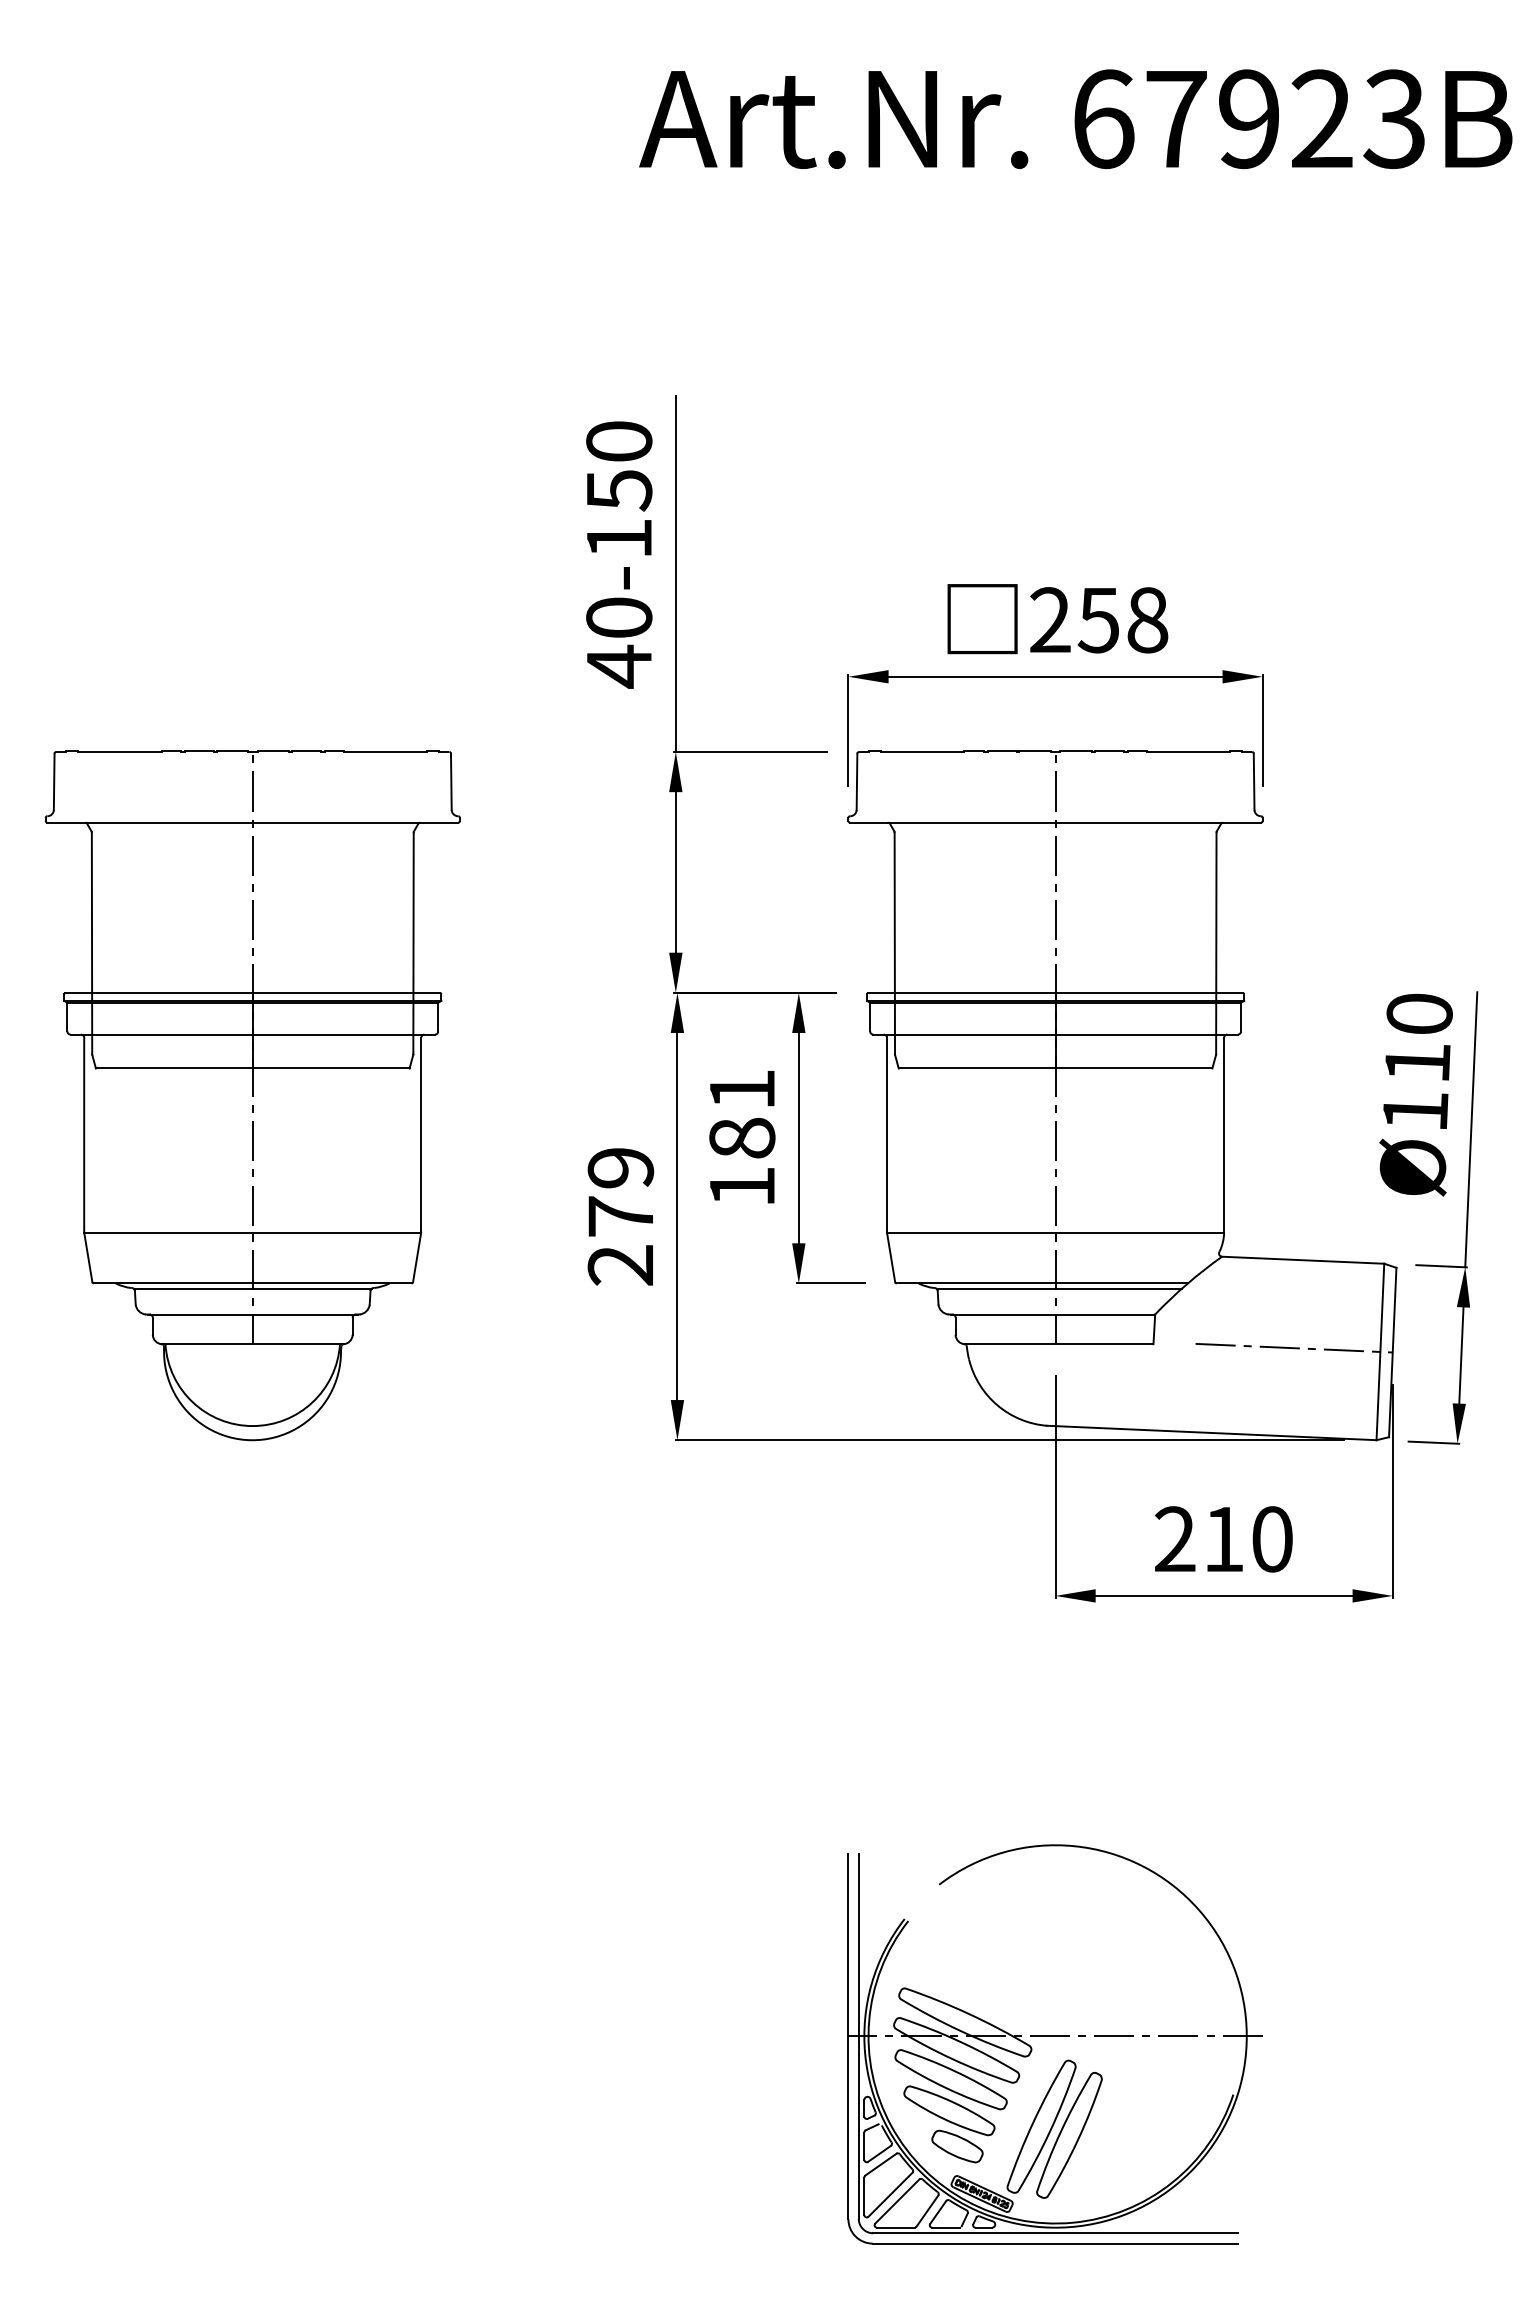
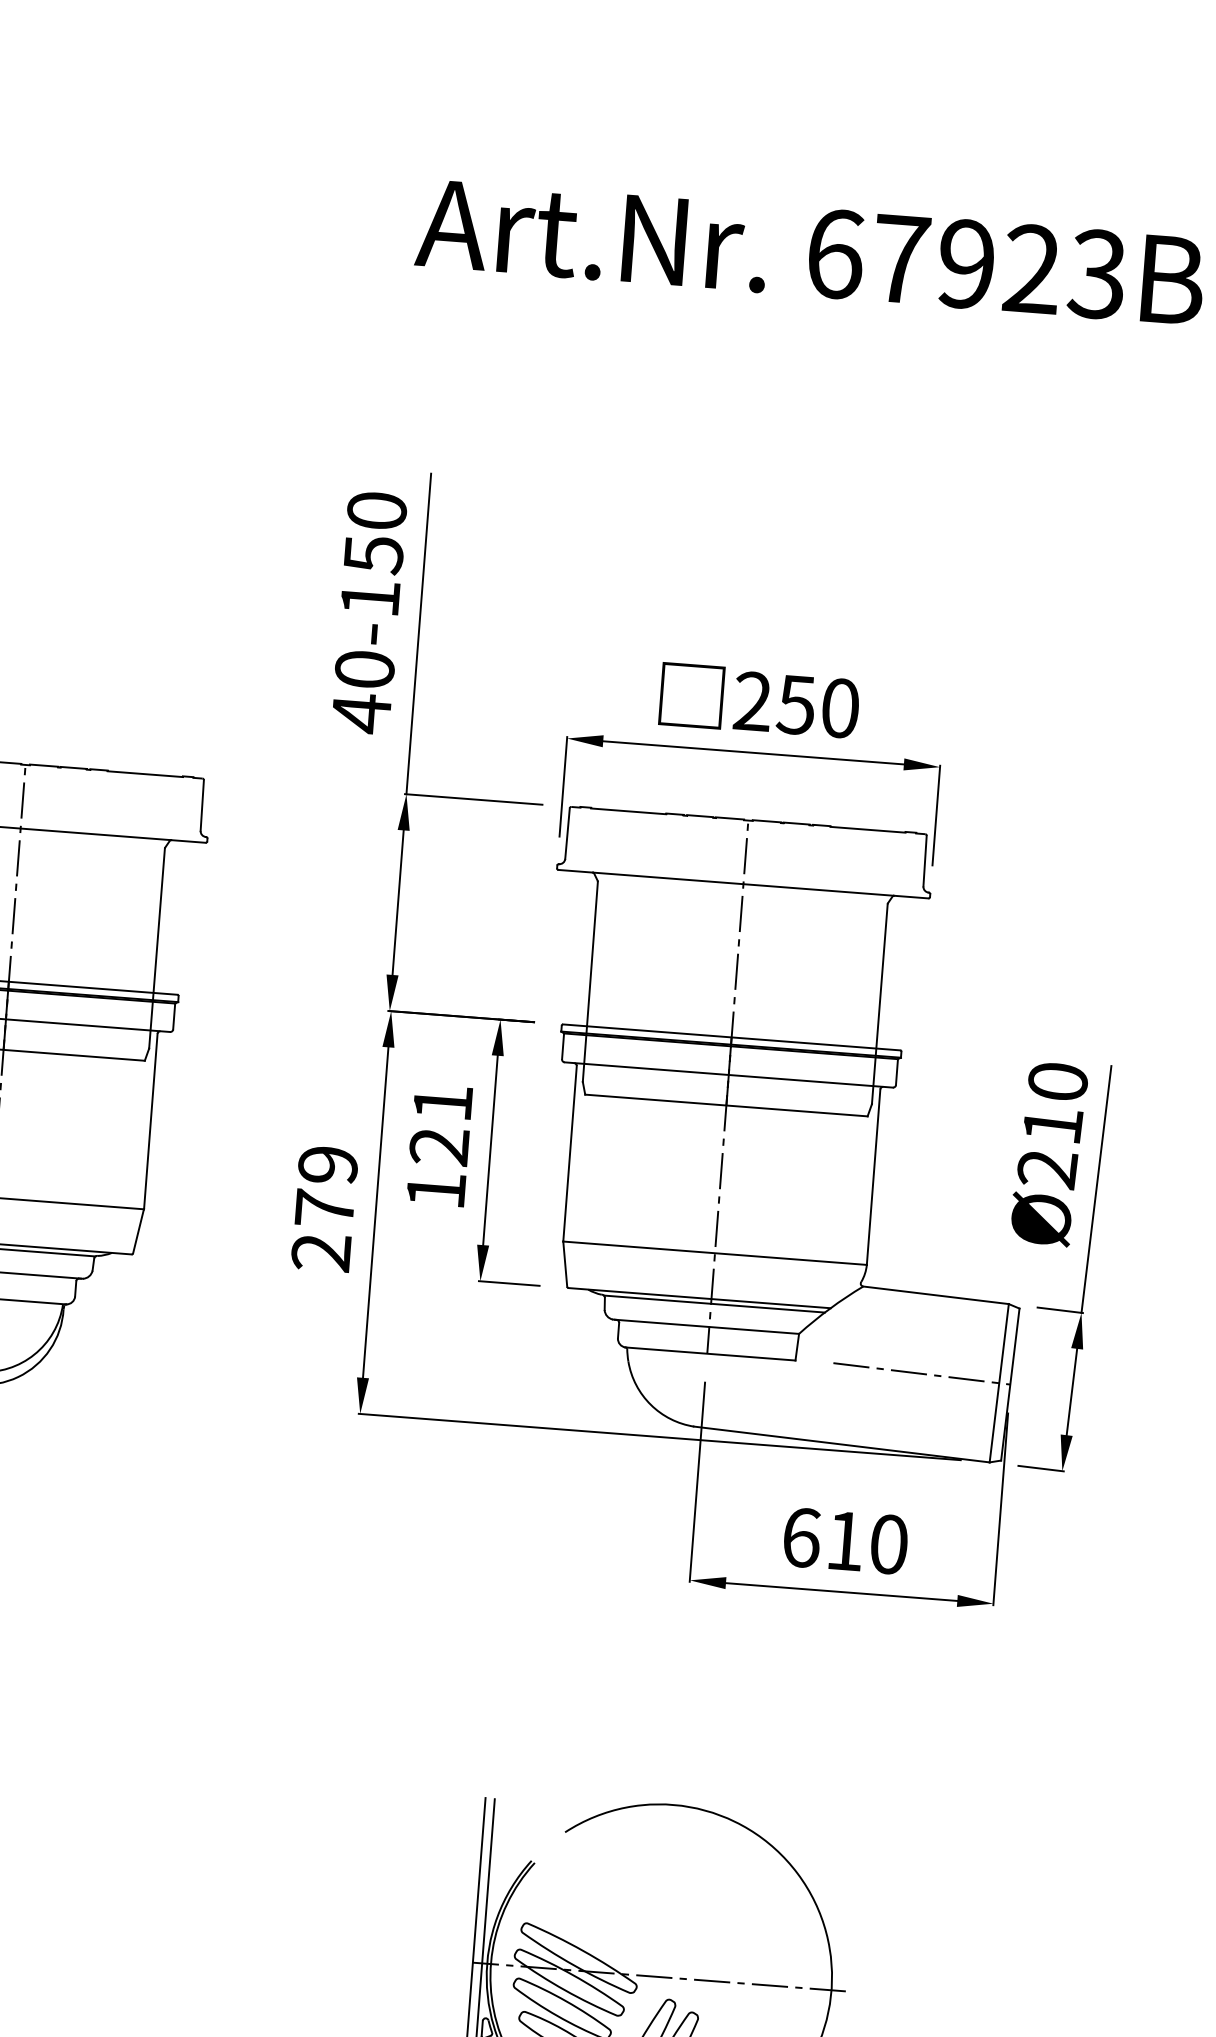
text: (1147, 620) -> (840, 708), 258 -> 250
text: (1415, 1112) -> (1047, 1170), Ø110 -> Ø210
text: (742, 1137) -> (439, 1145), 181 -> 121
text: (1175, 1539) -> (801, 1537), 210 -> 610

